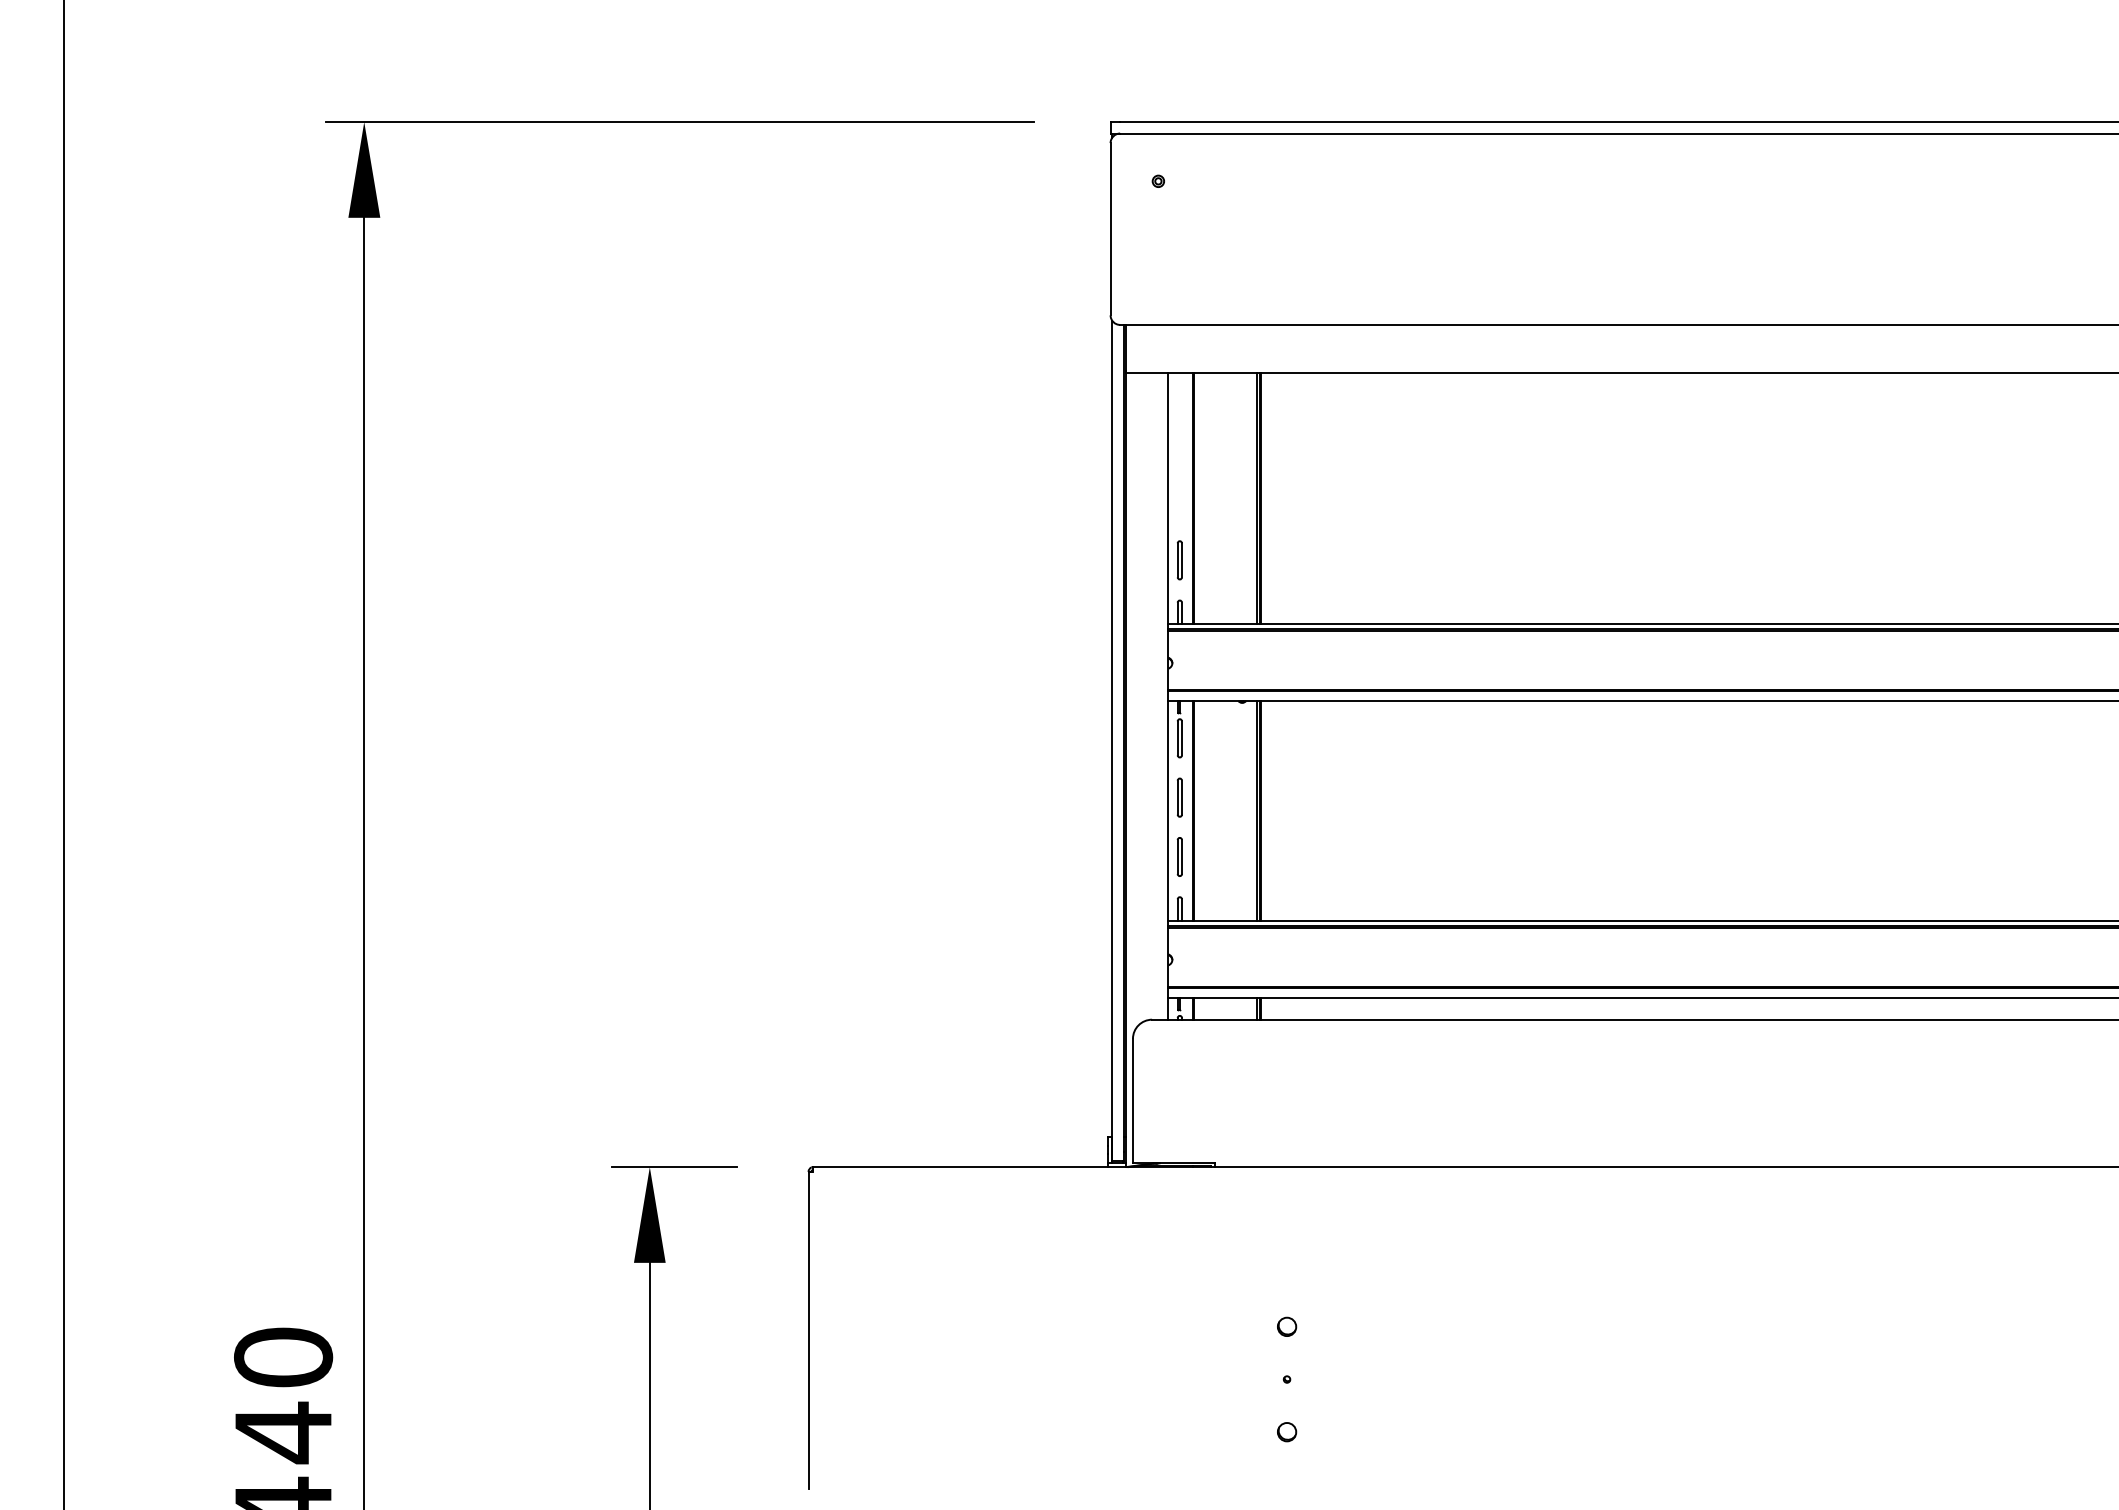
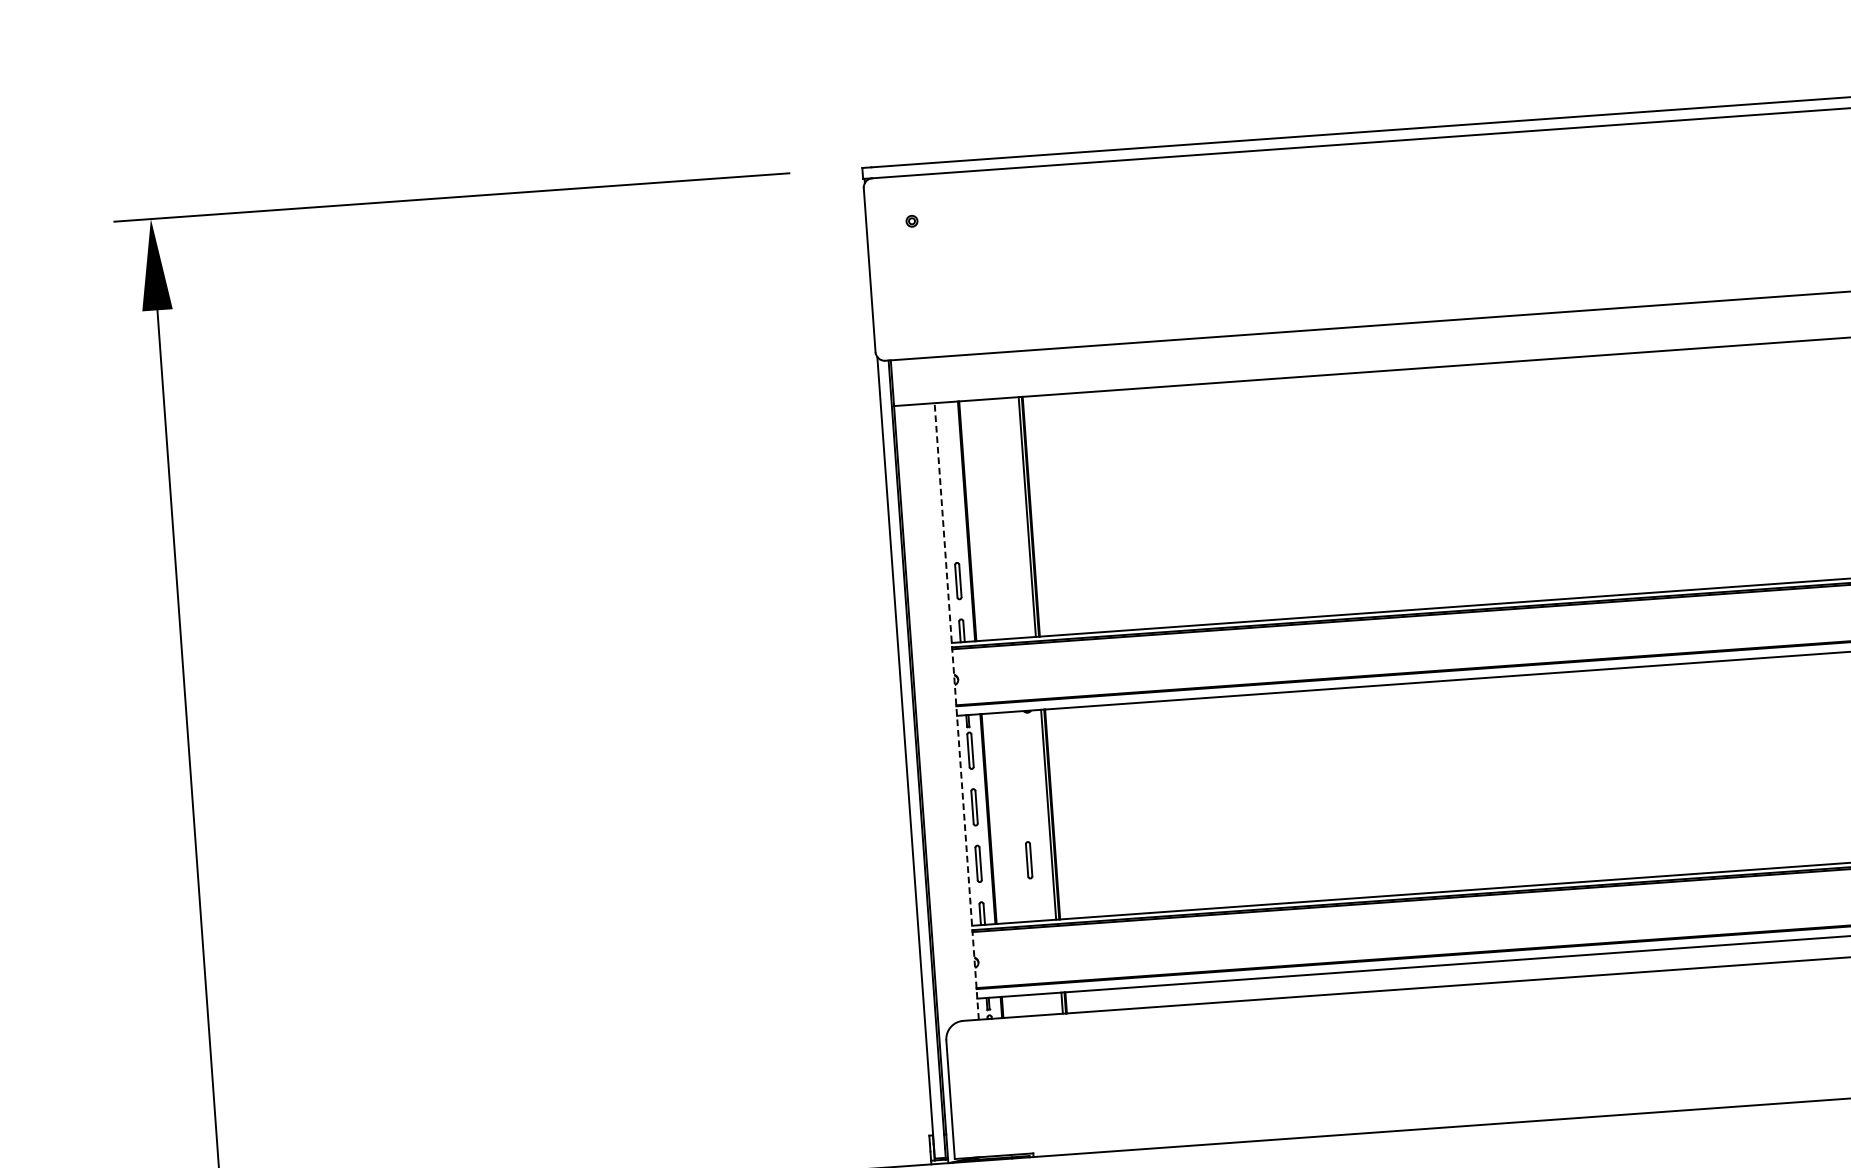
line: (1168, 695) -> (956, 710), solid -> dashed
part: (1232, 856) -> (1028, 859), added

